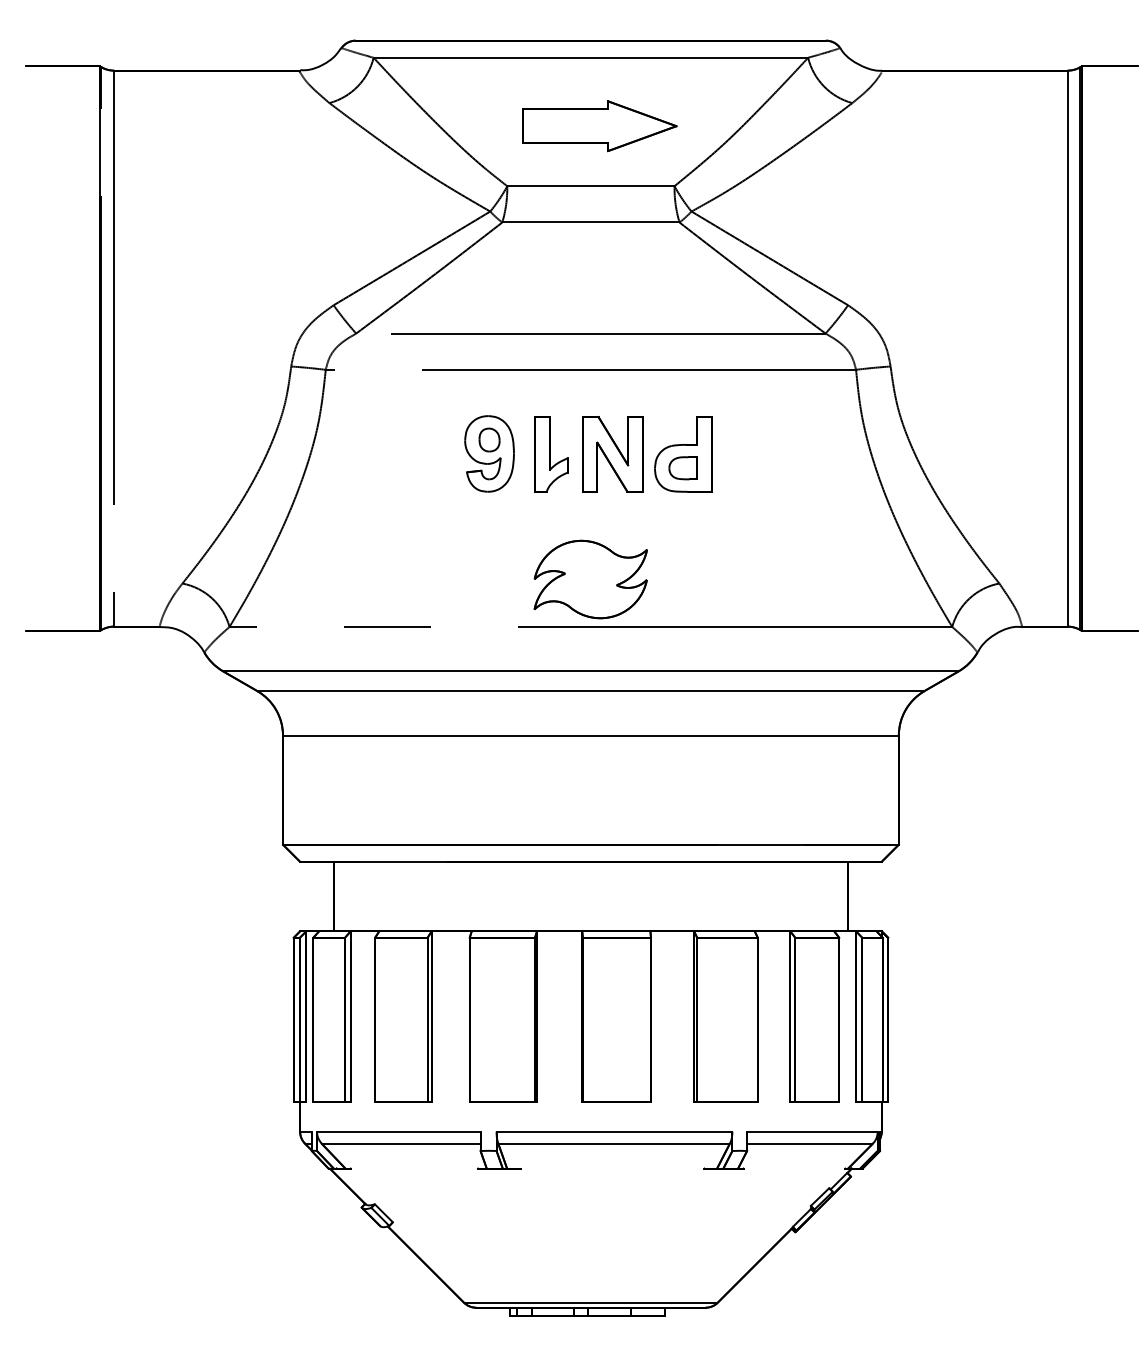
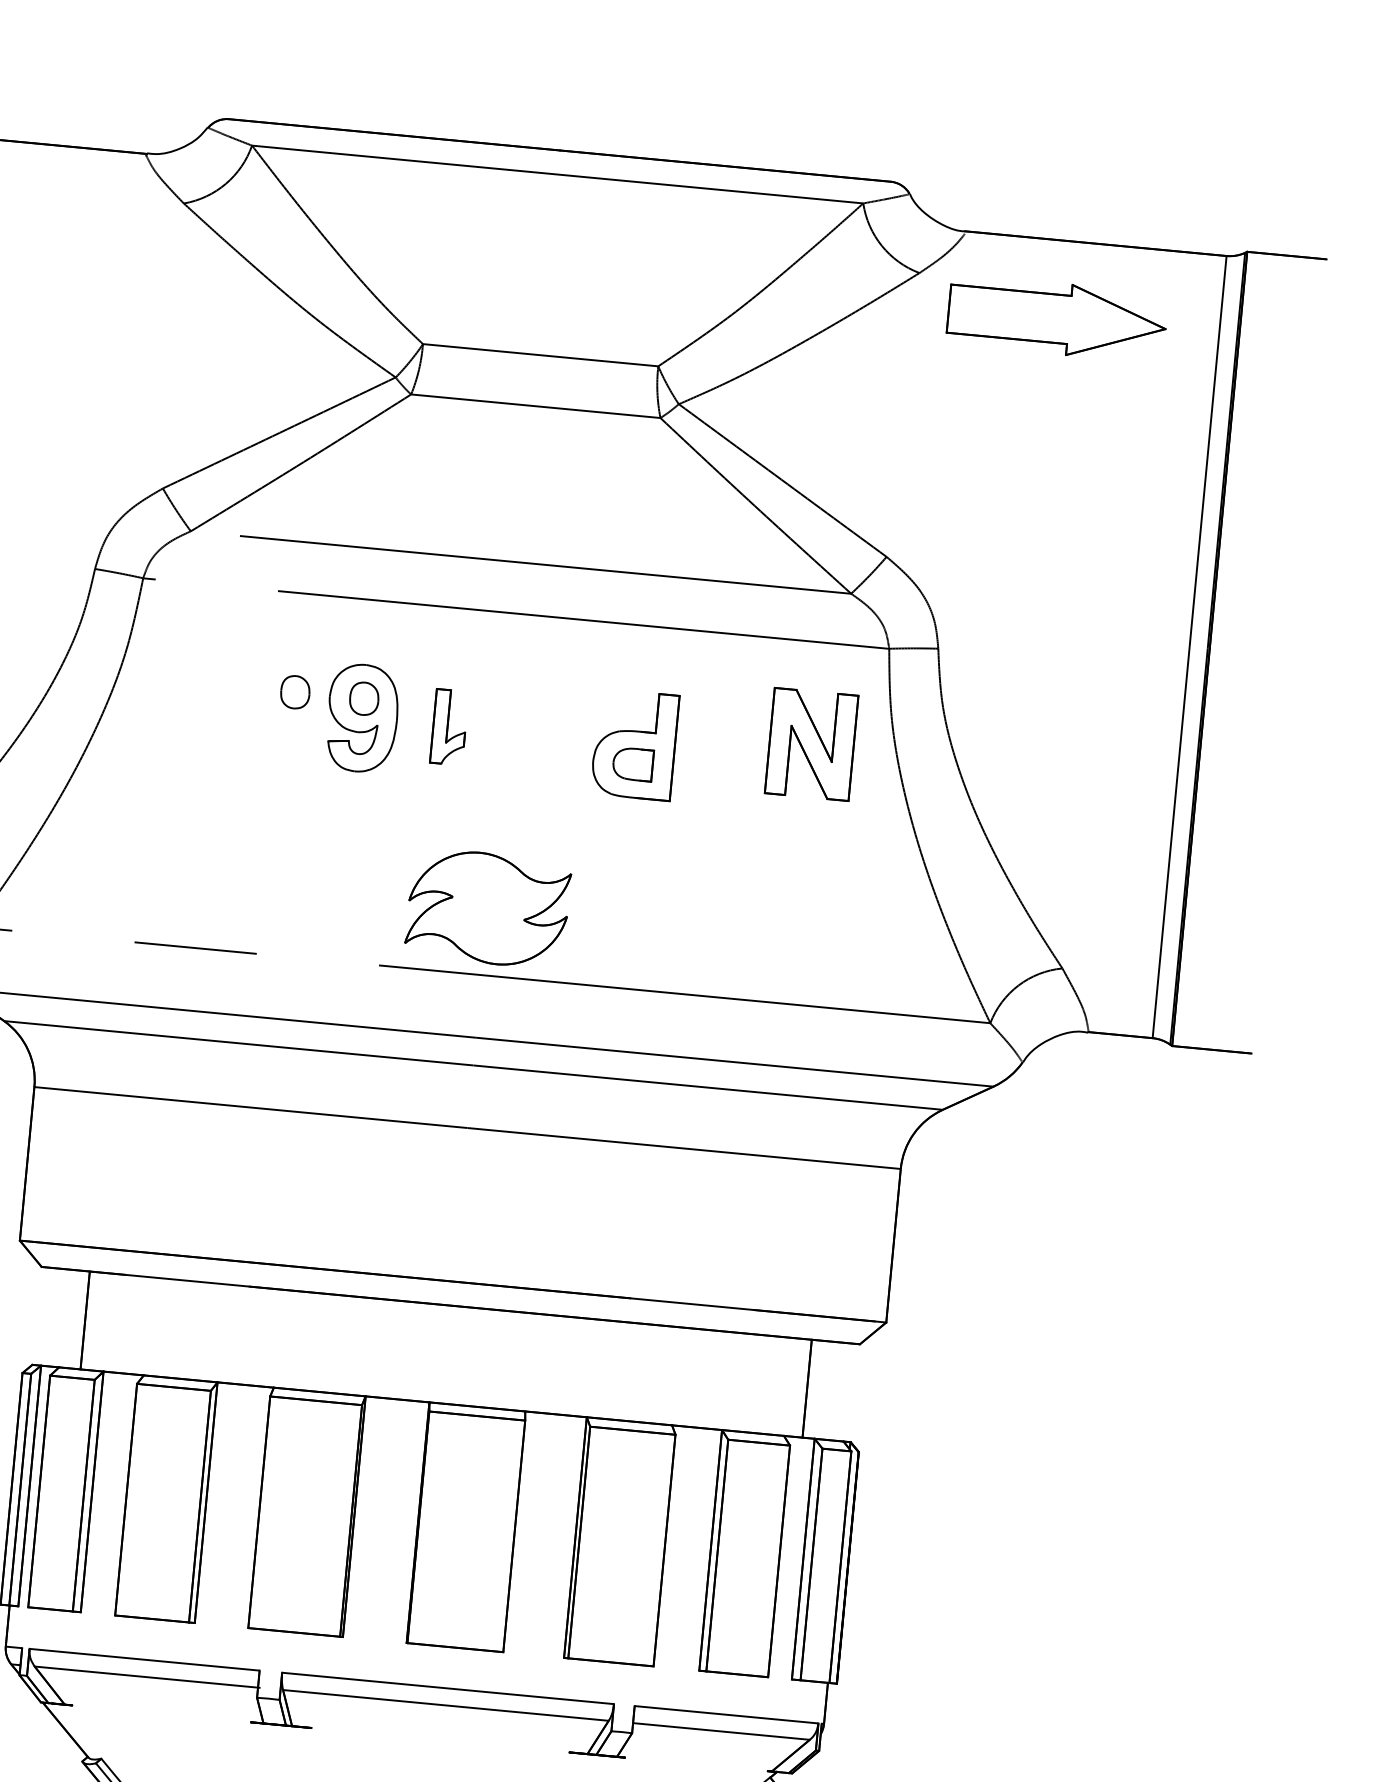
part: (599, 126) -> (1057, 319), moved
part: (440, 439) -> (295, 691), added
part: (551, 454) -> (449, 727), size x0.7
part: (612, 454) -> (811, 744), moved

